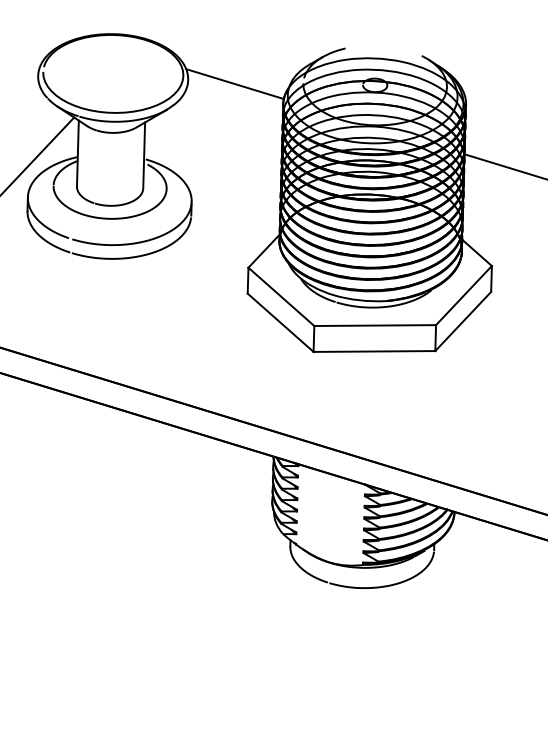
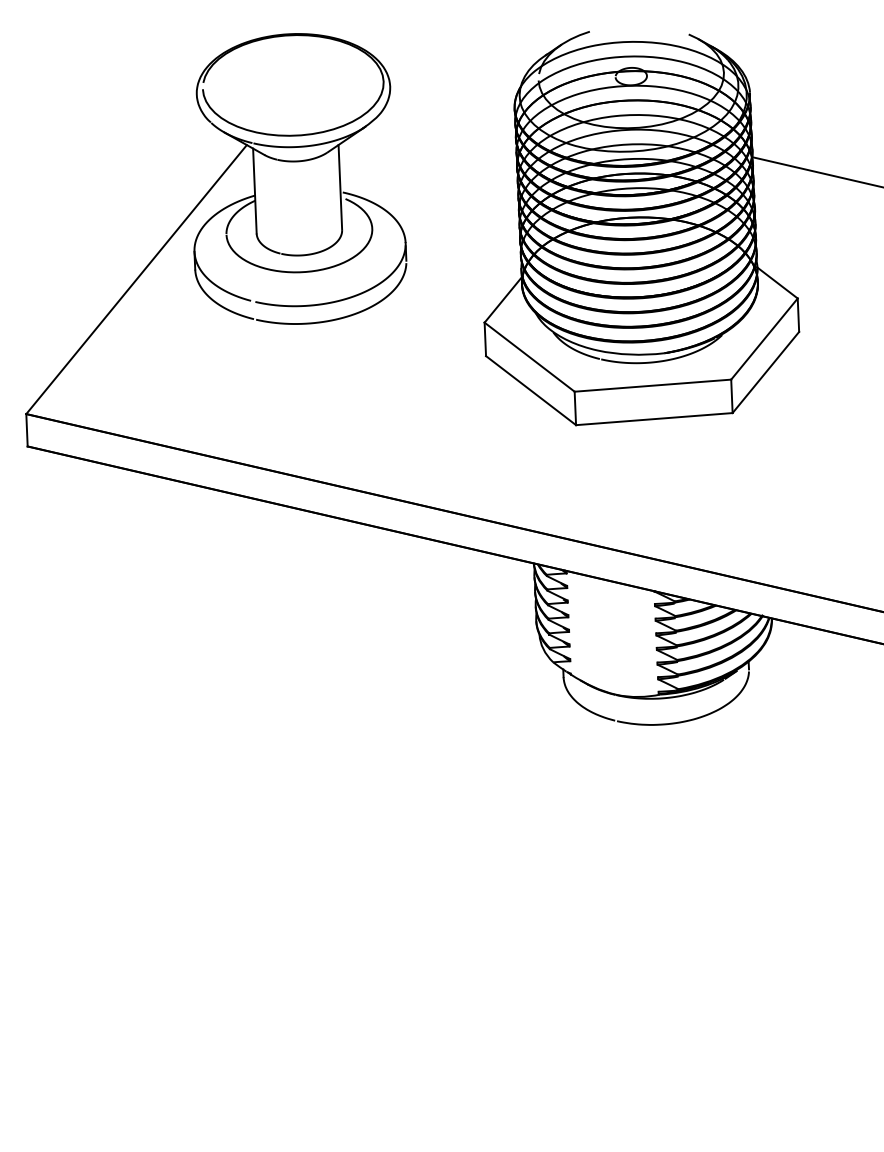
line: (234, 84) -> (450, 87), removed

